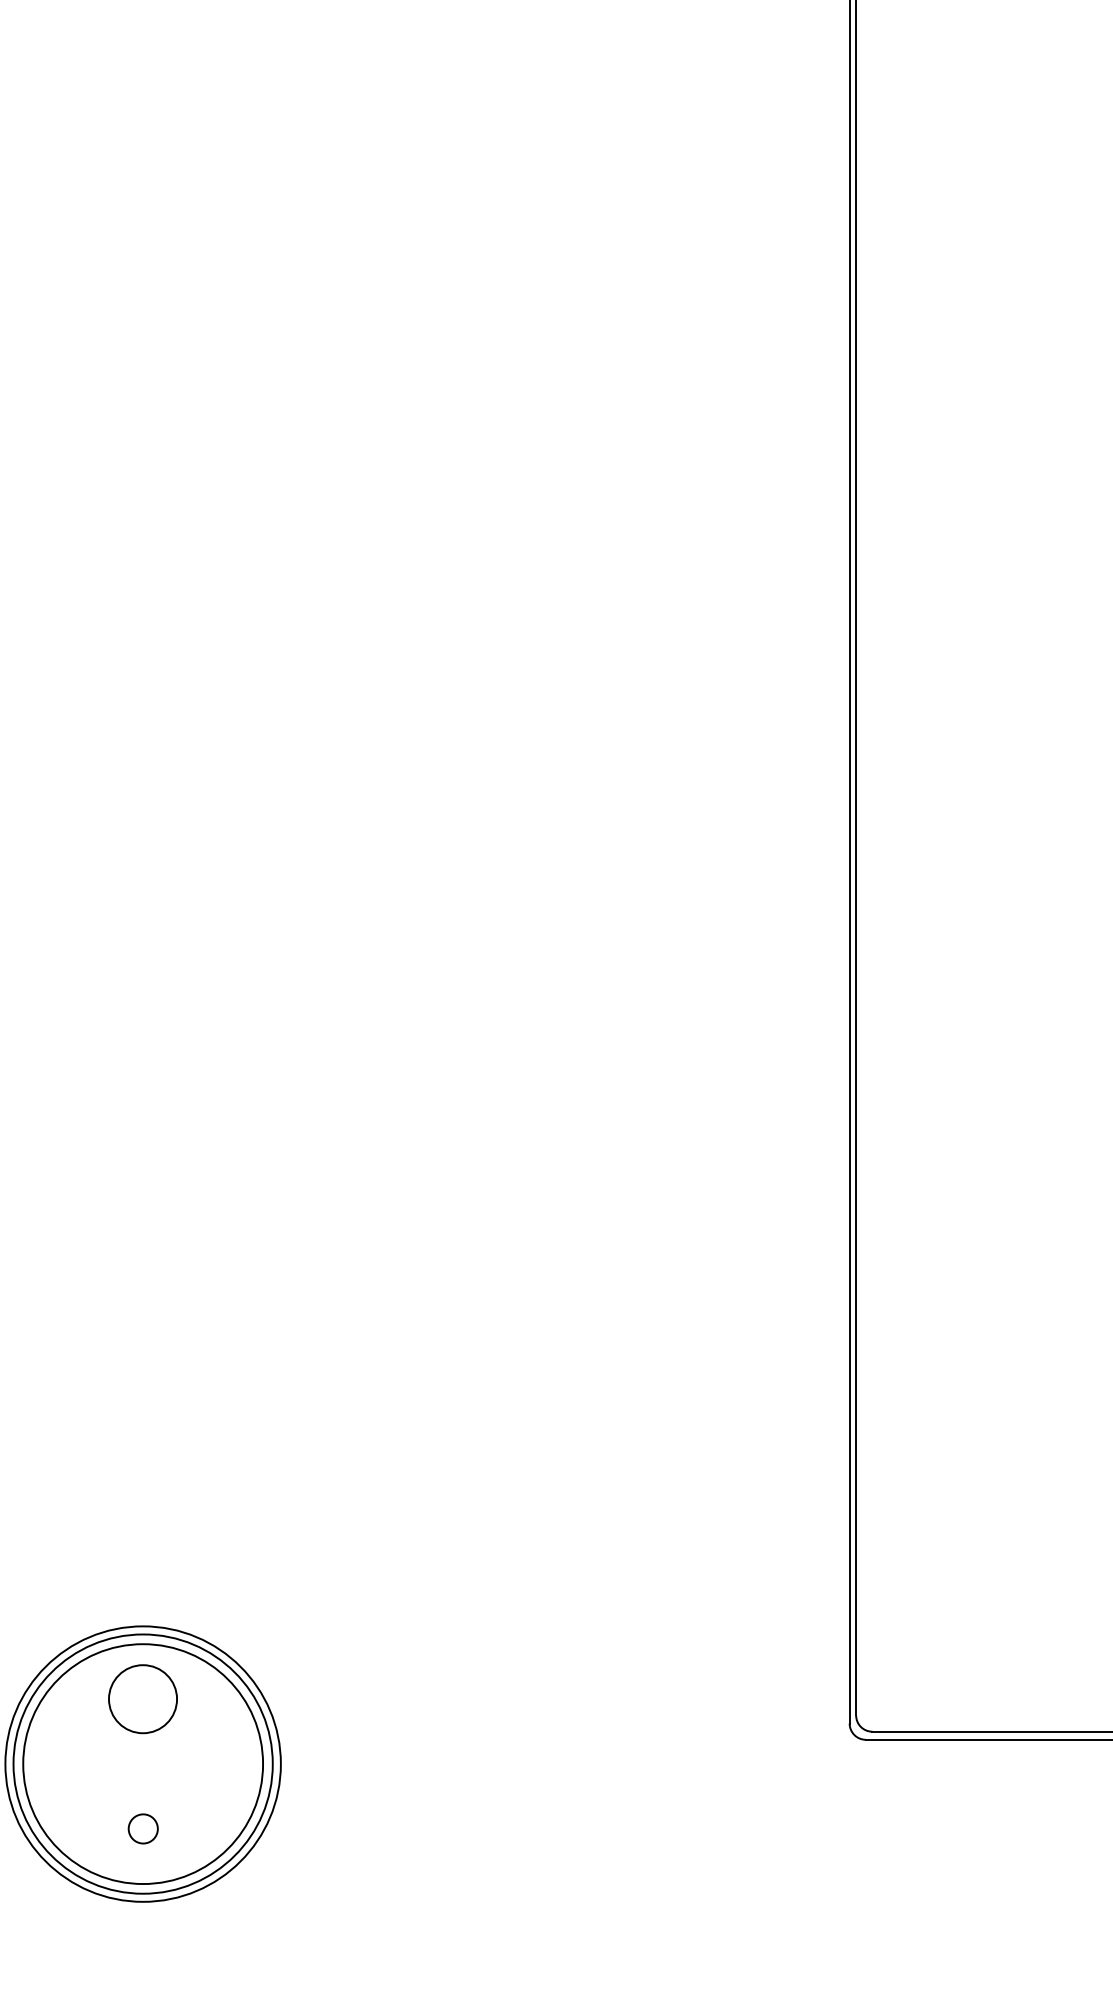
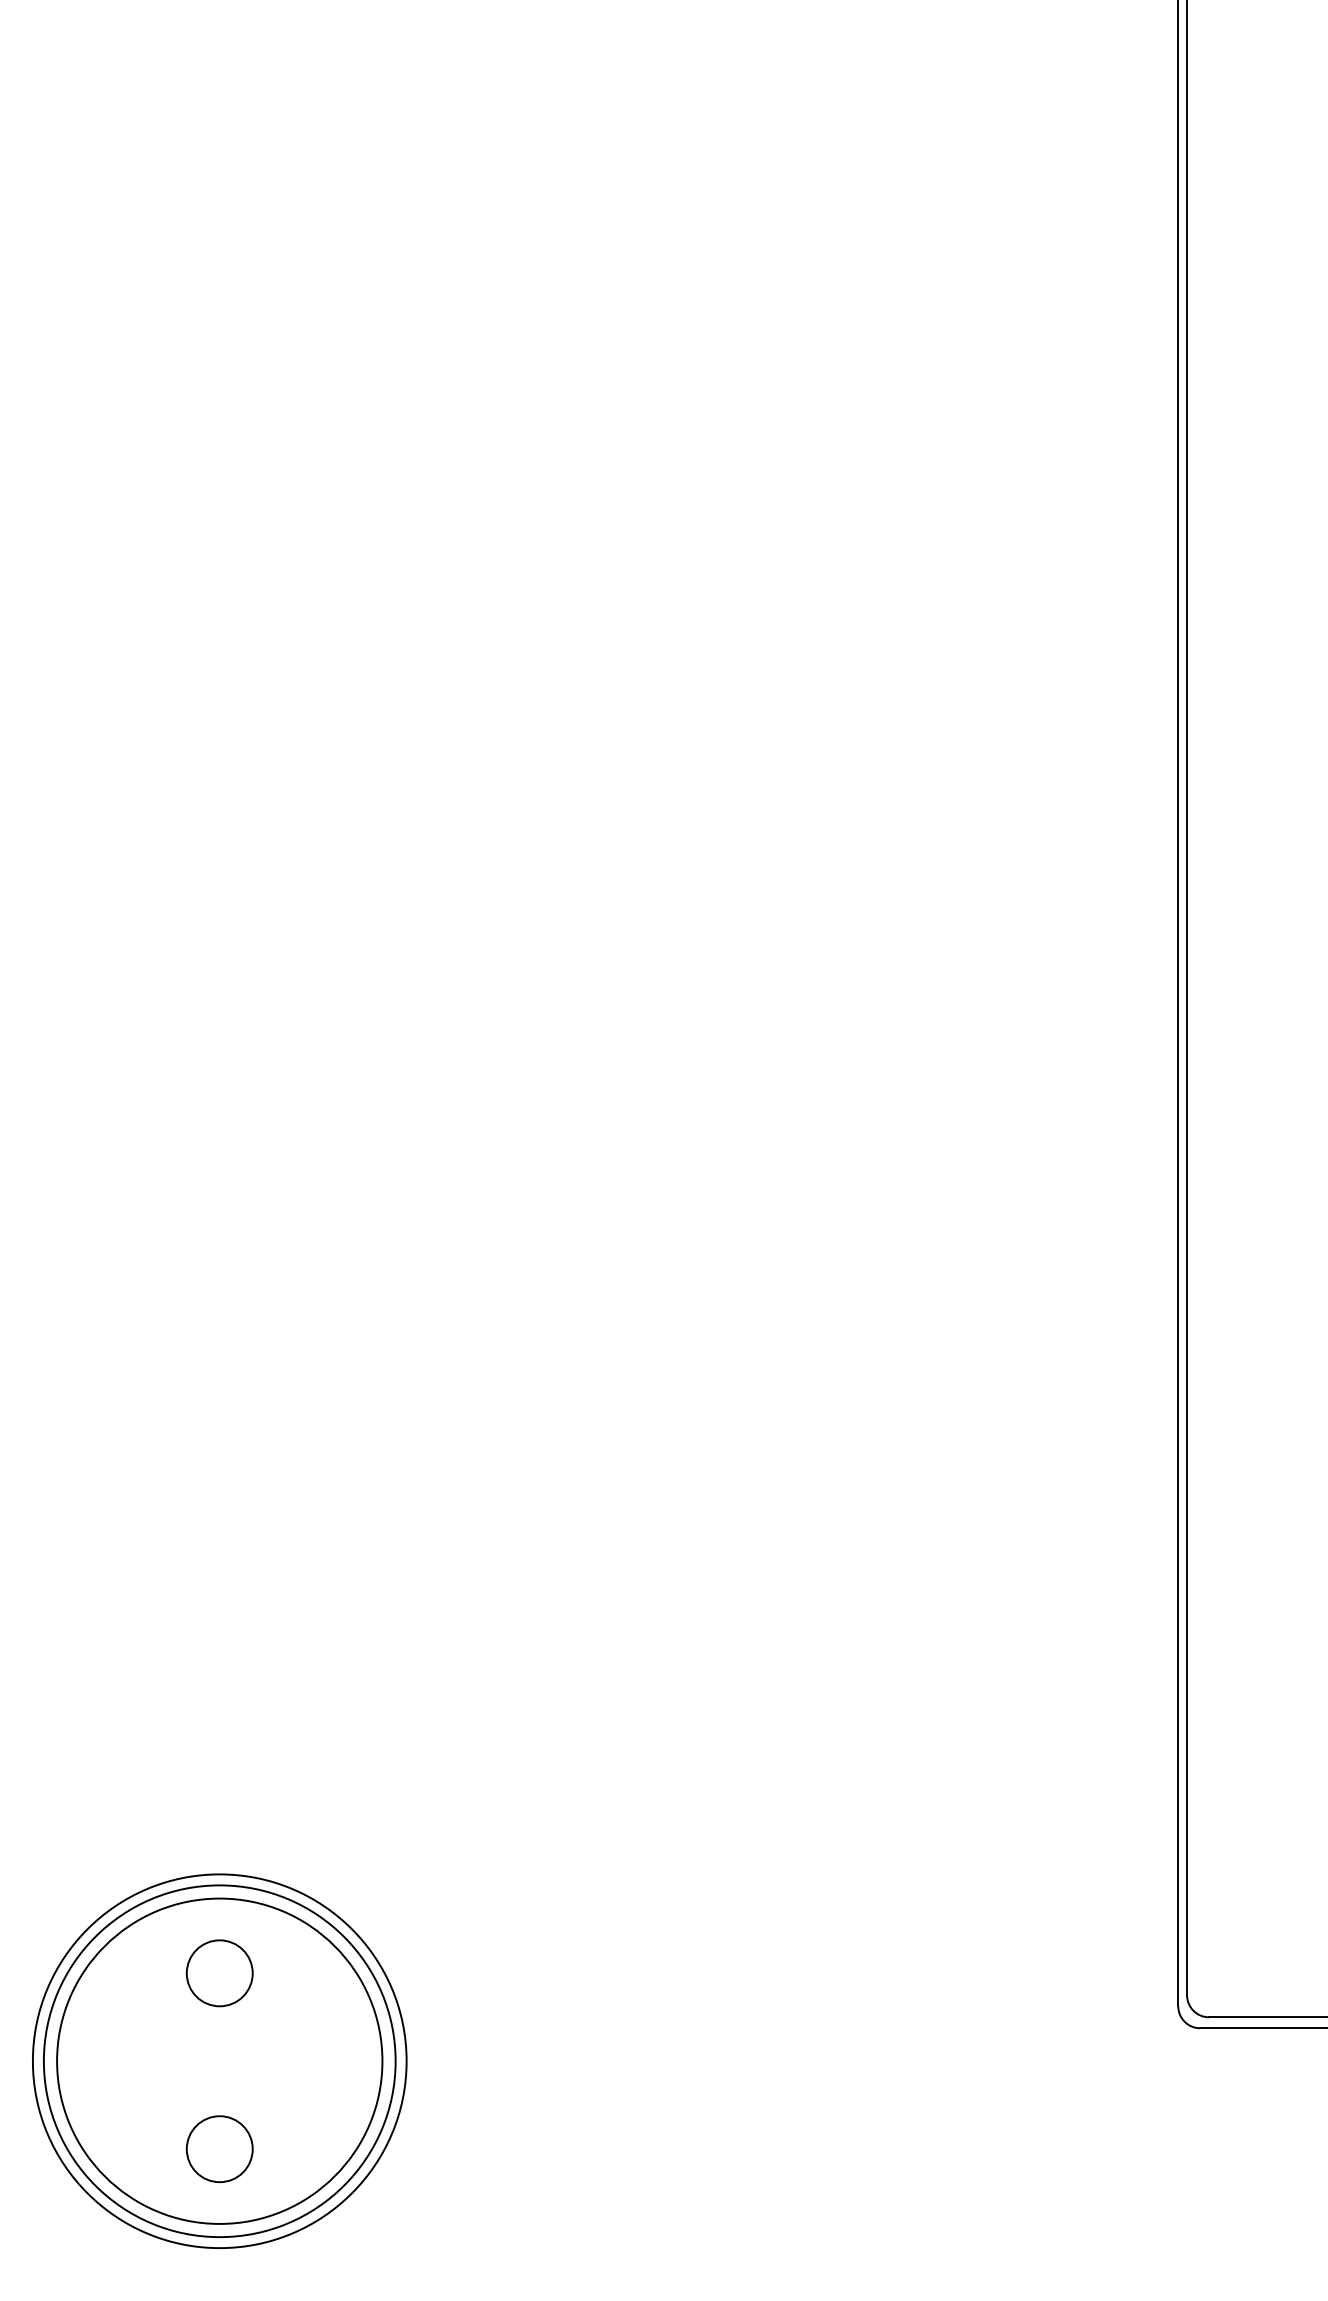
circle: (143, 1699) -> (220, 1973), size x0.71
circle: (143, 1828) -> (220, 2148), size x1.67

